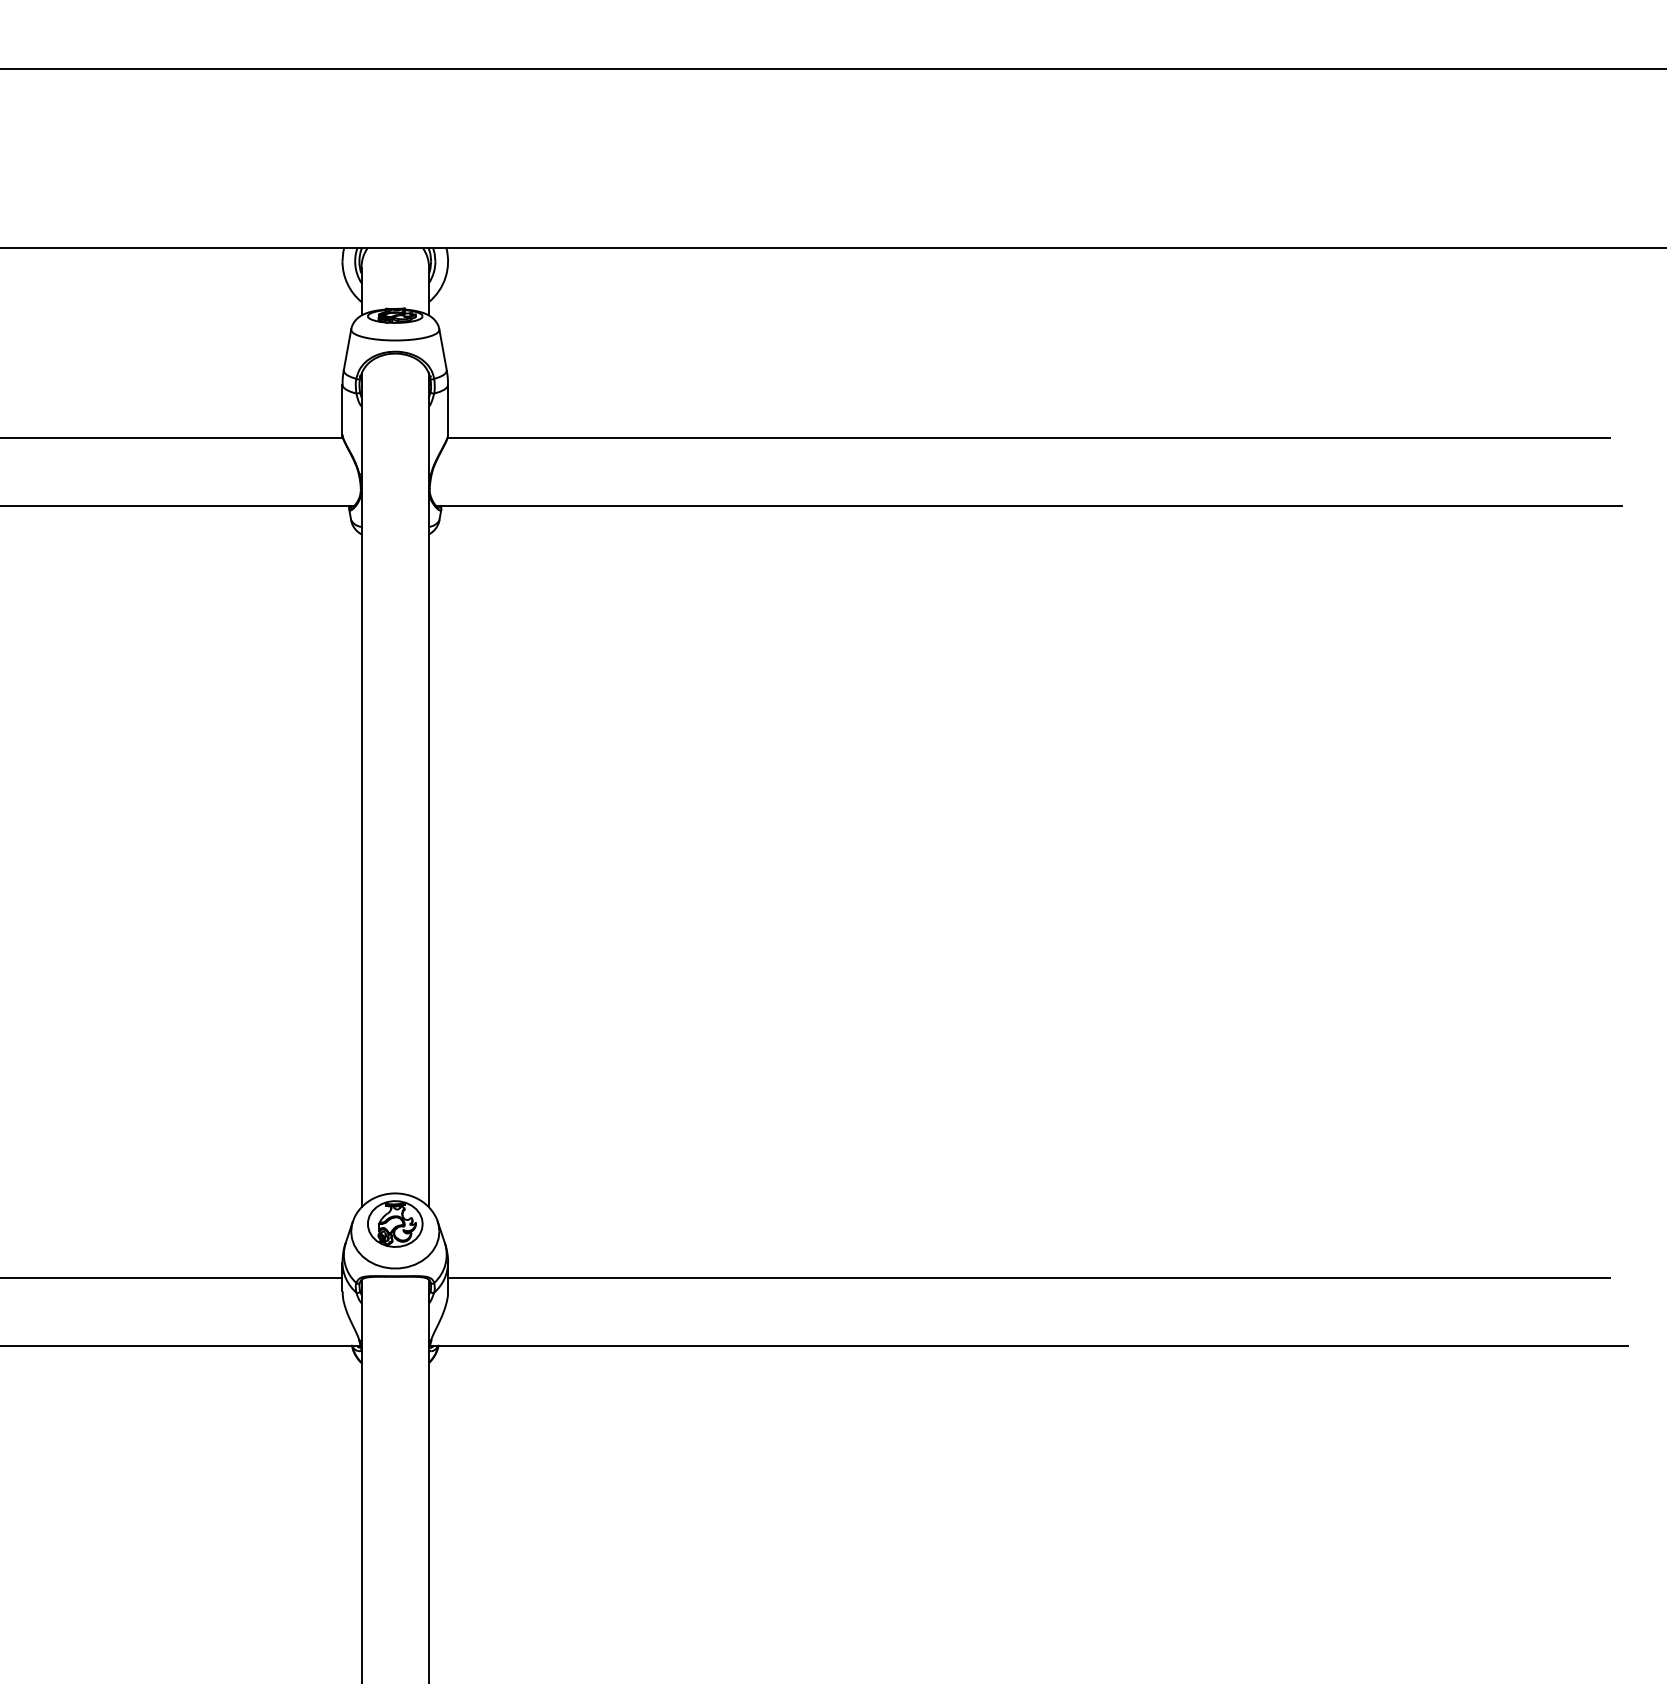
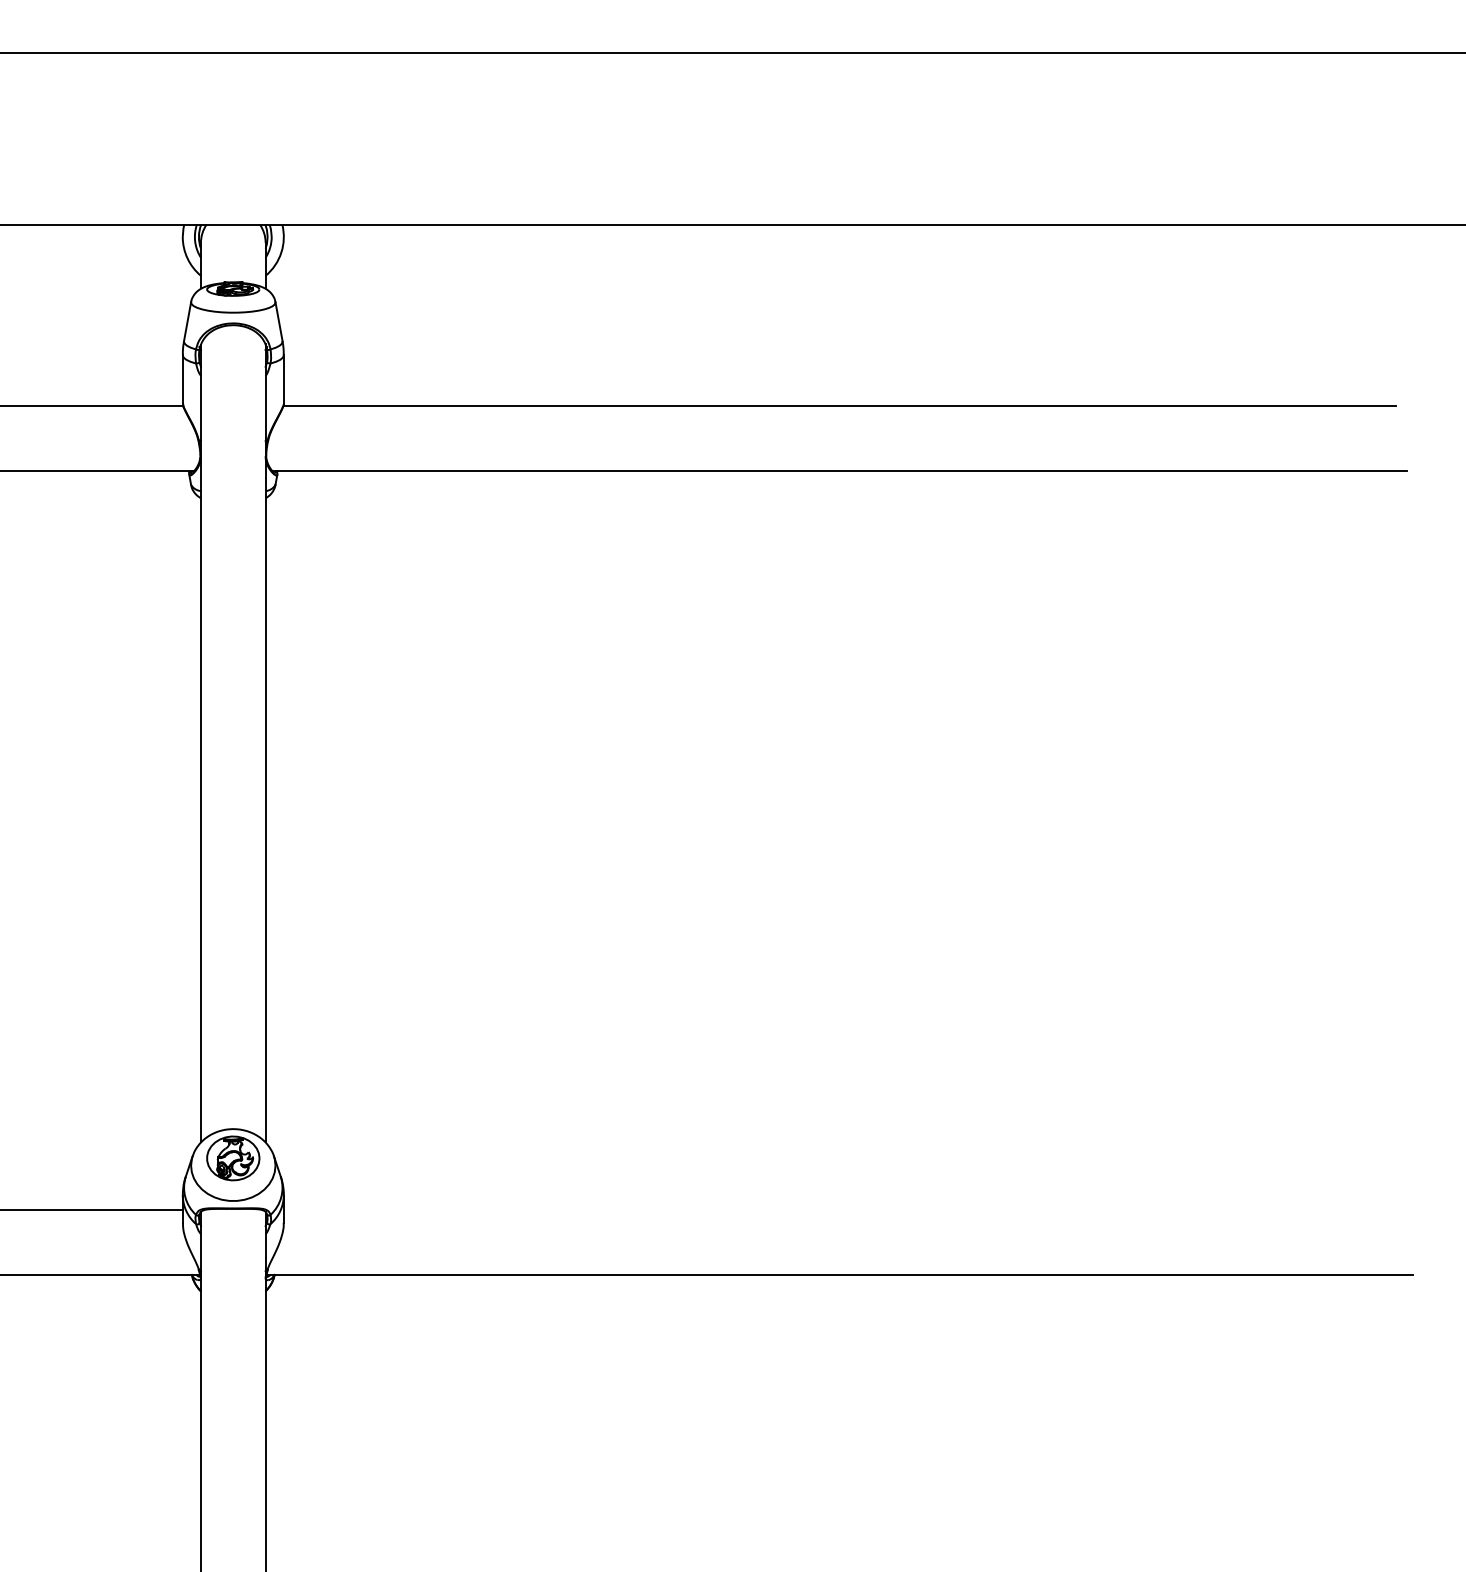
line: (1028, 1278) -> (839, 1210), removed

